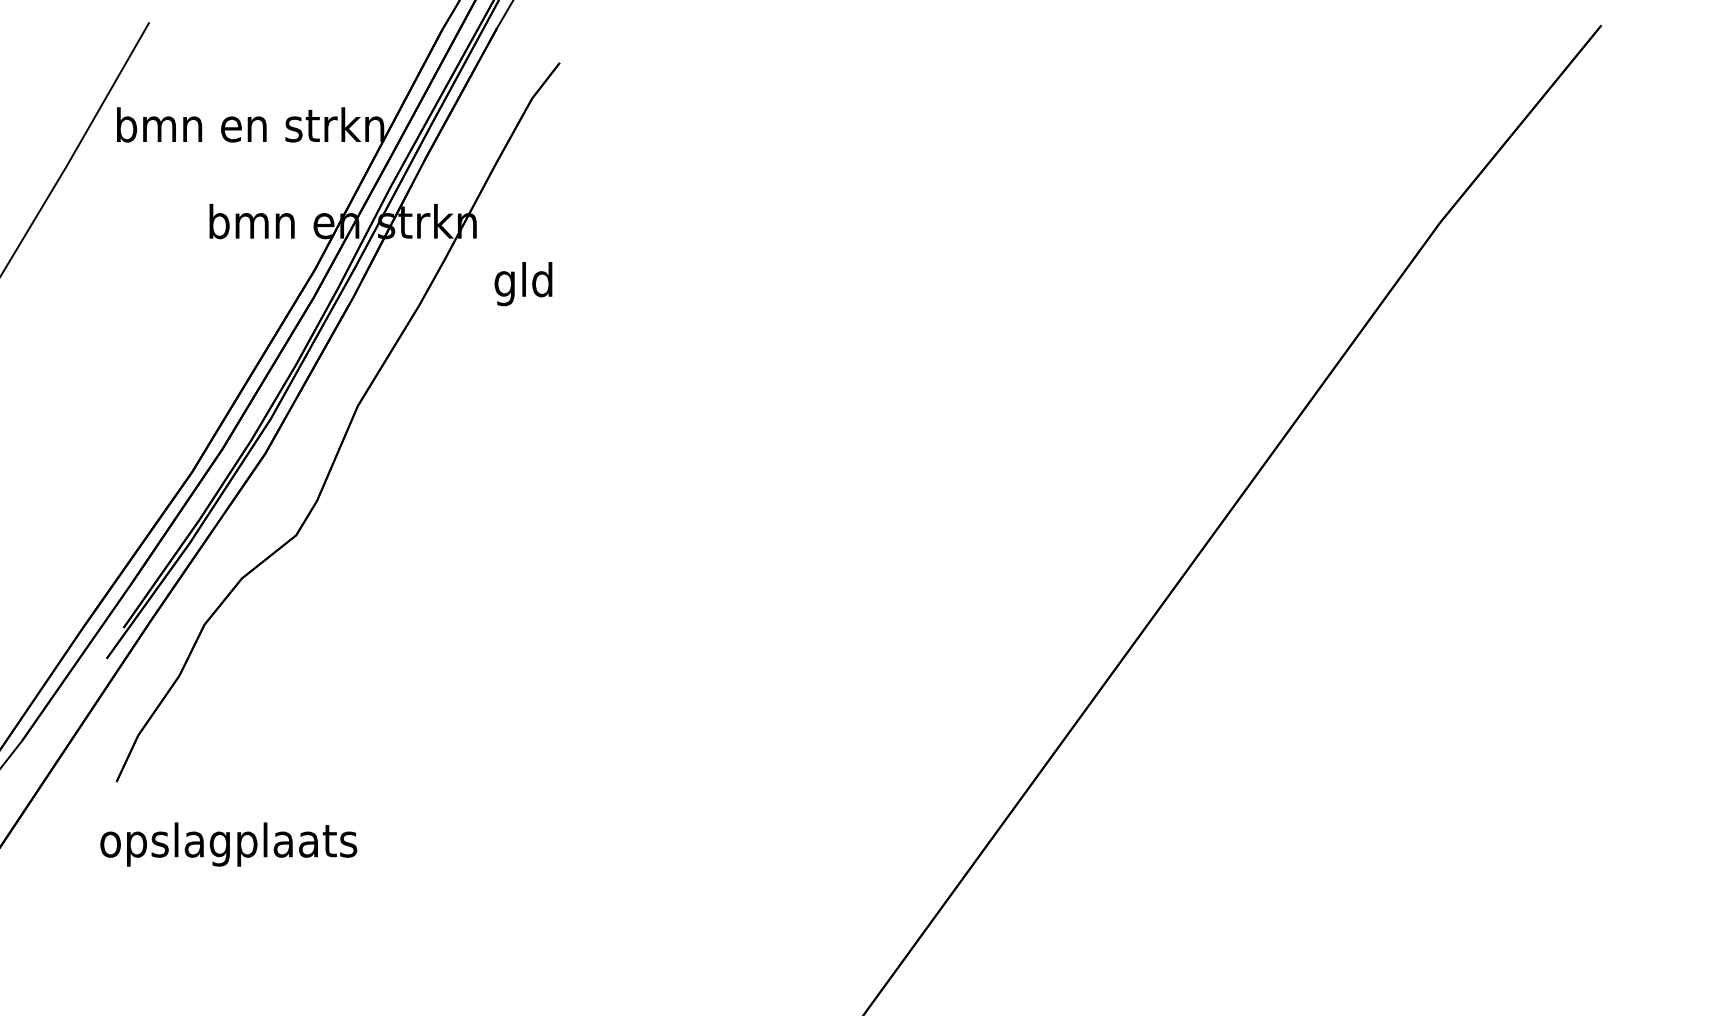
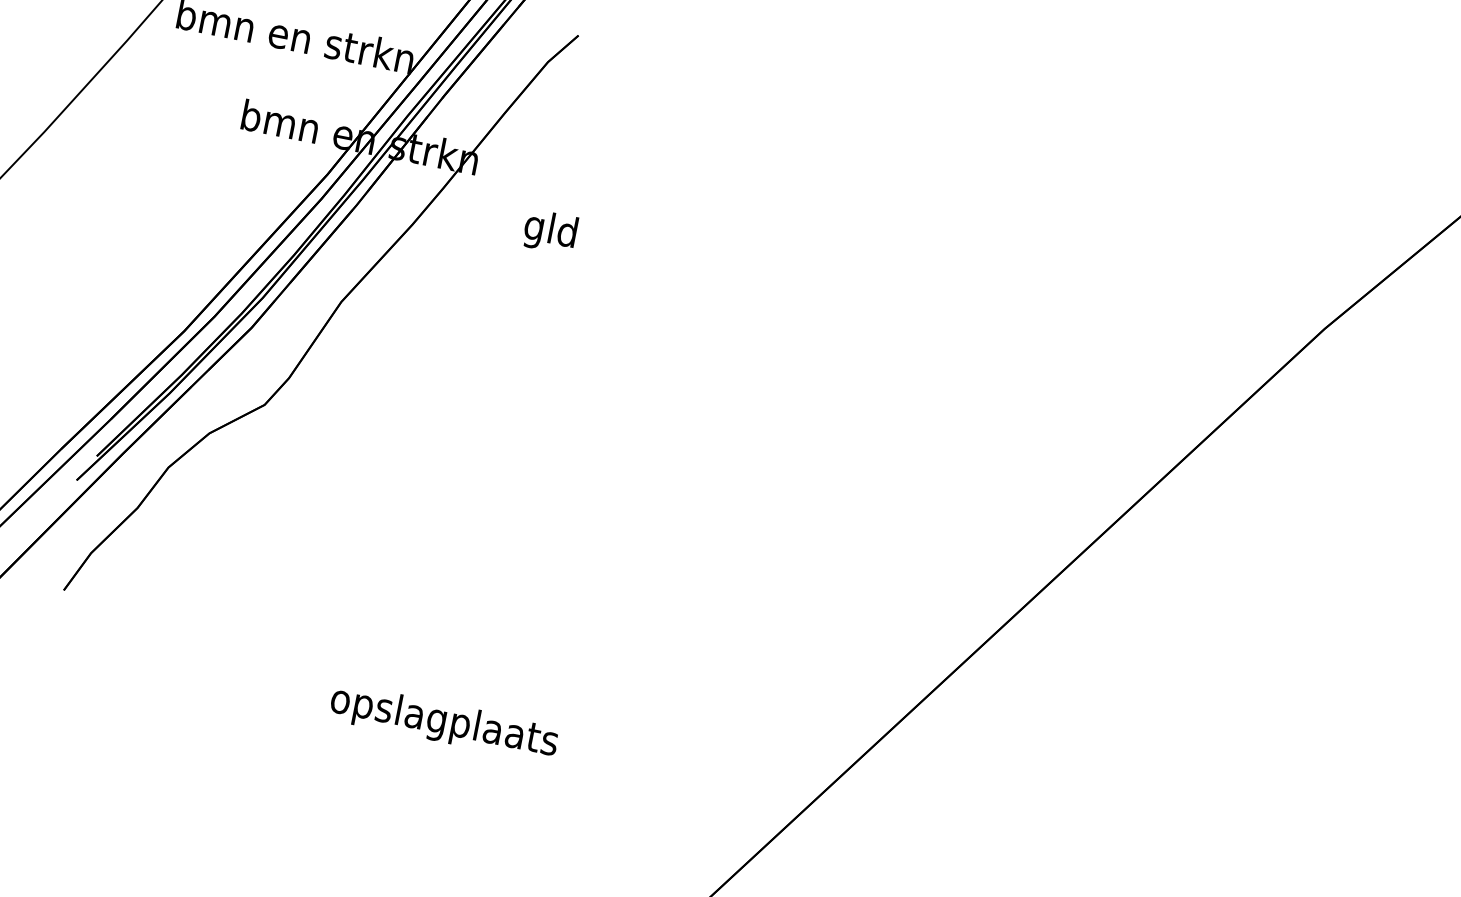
text: (523, 284) -> (550, 232), moved
text: (228, 844) -> (443, 722), moved

